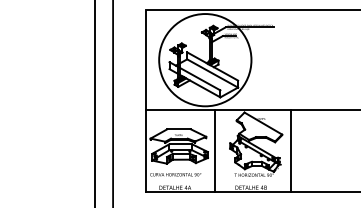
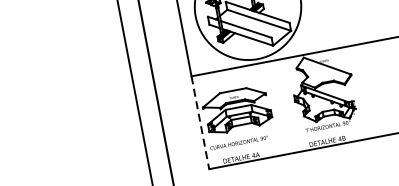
line: (145, 151) -> (199, 123), solid -> dashed
line: (215, 151) -> (279, 108), removed
line: (291, 151) -> (365, 91), removed

